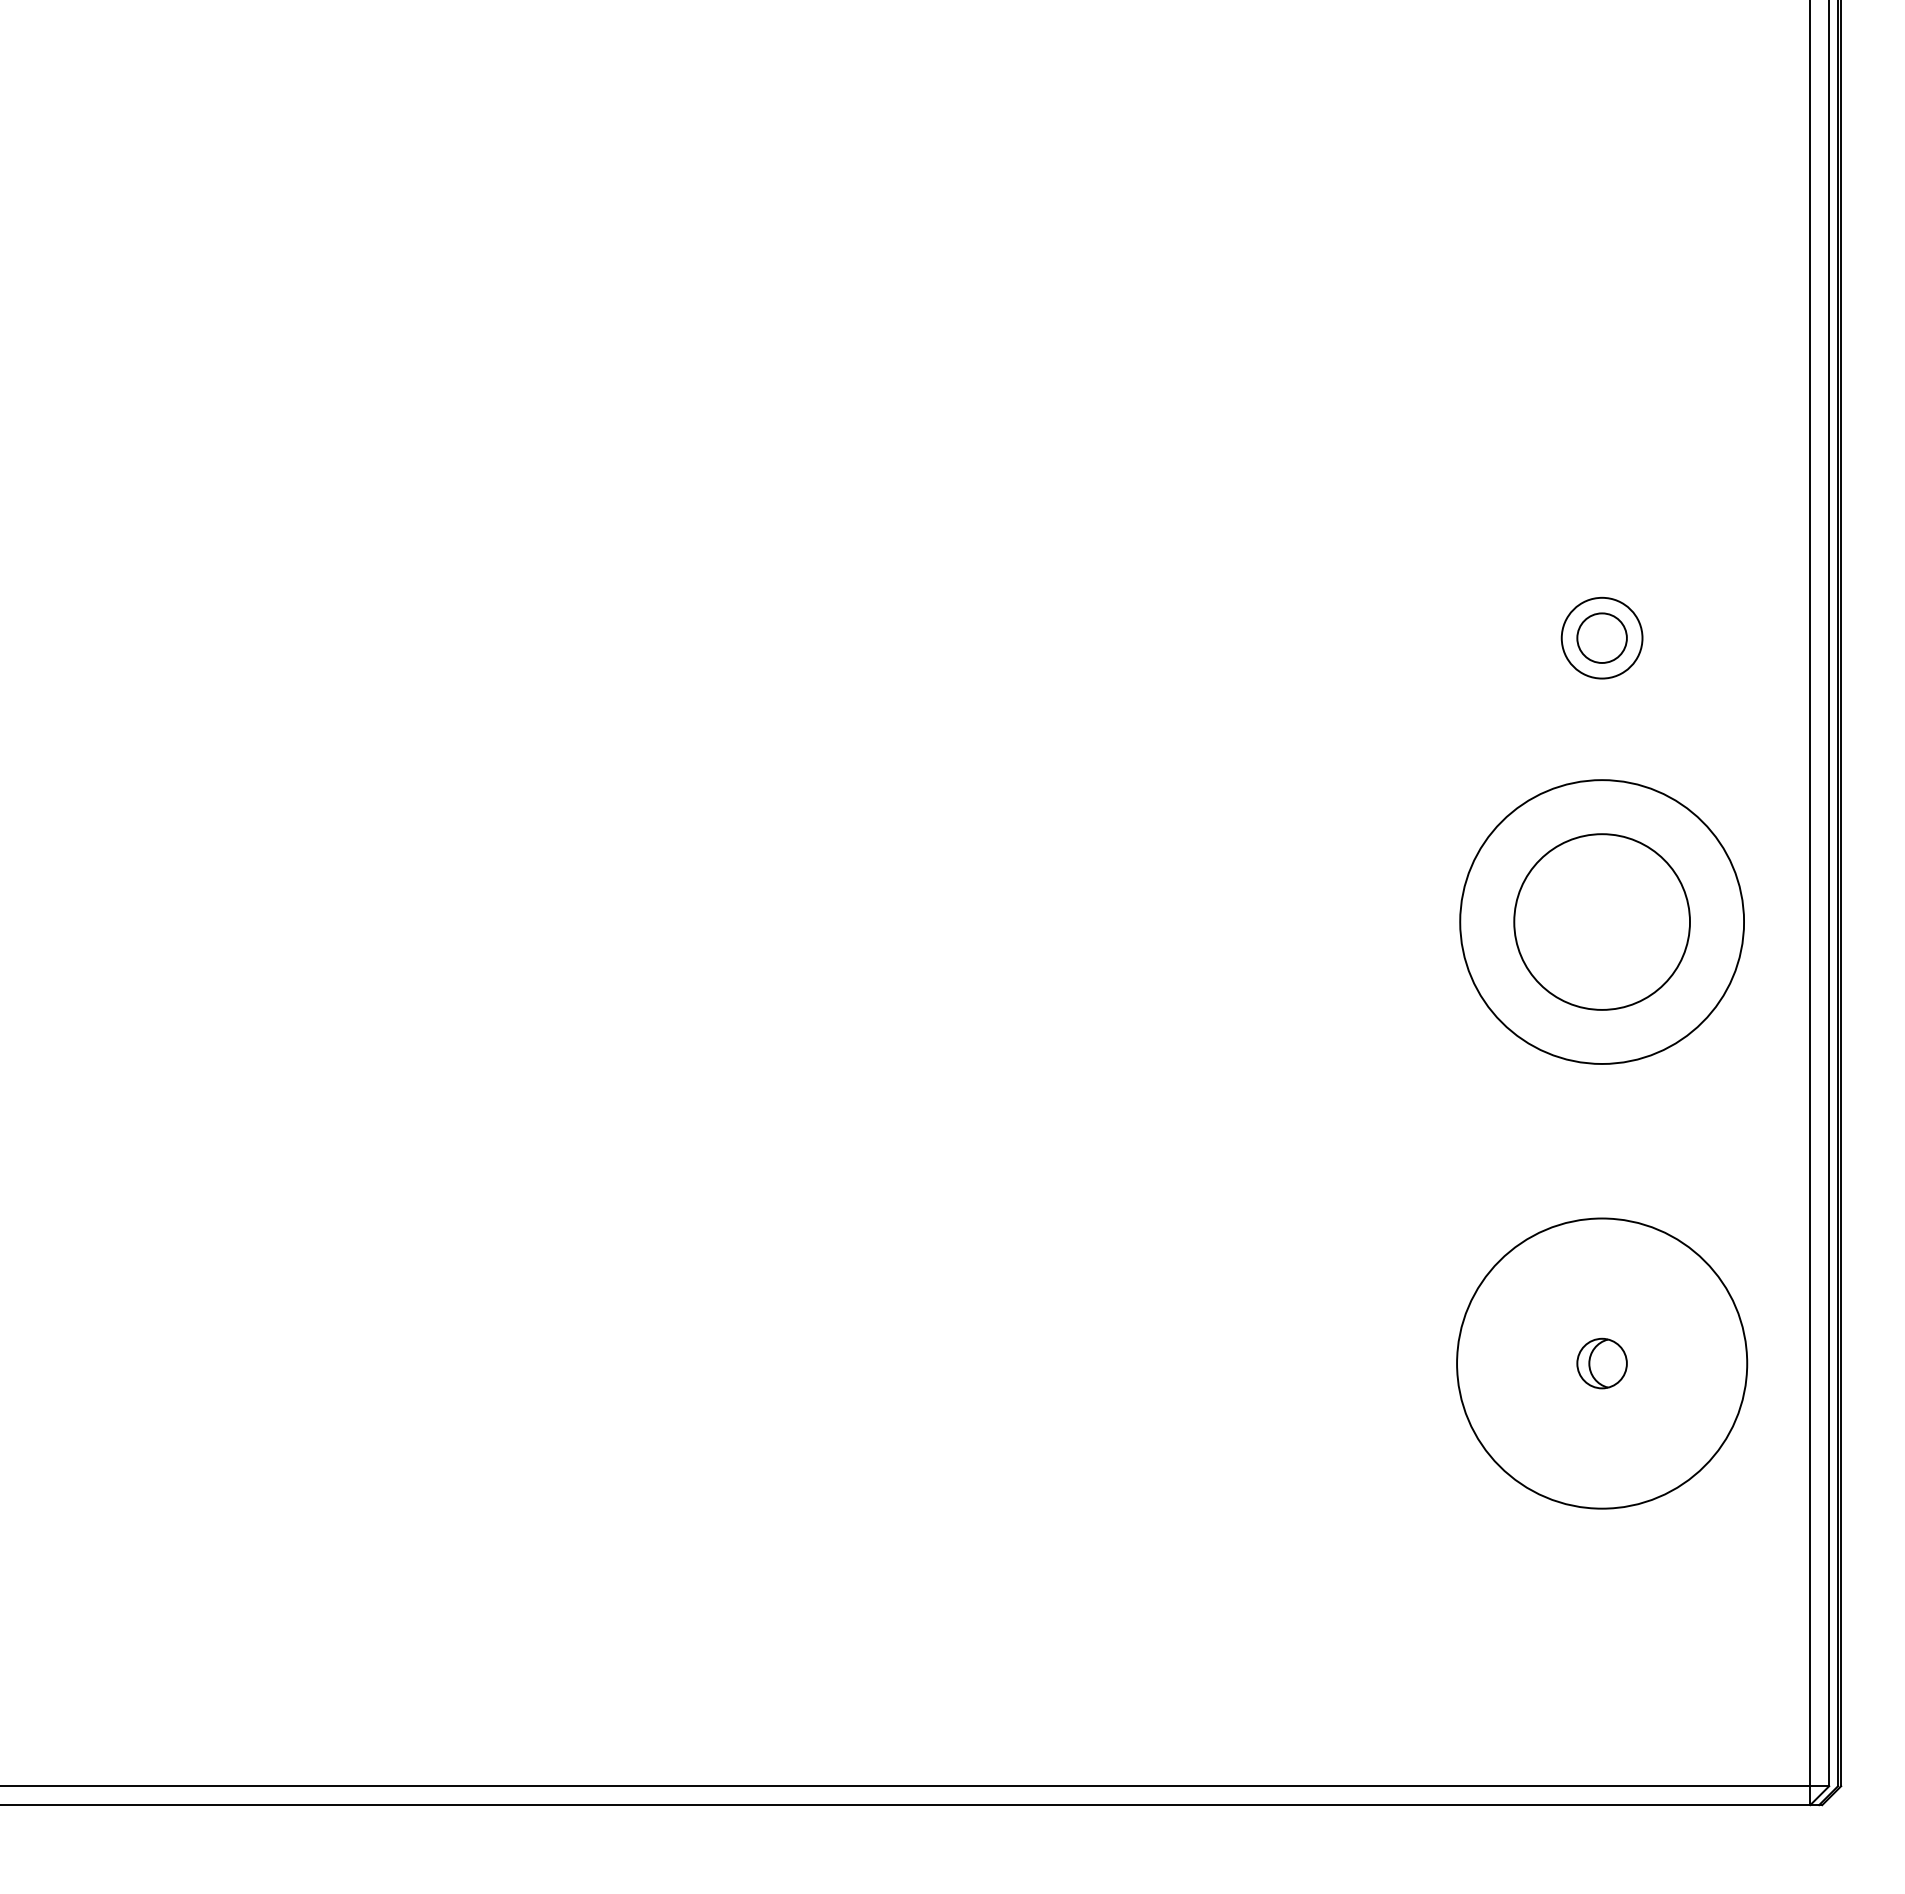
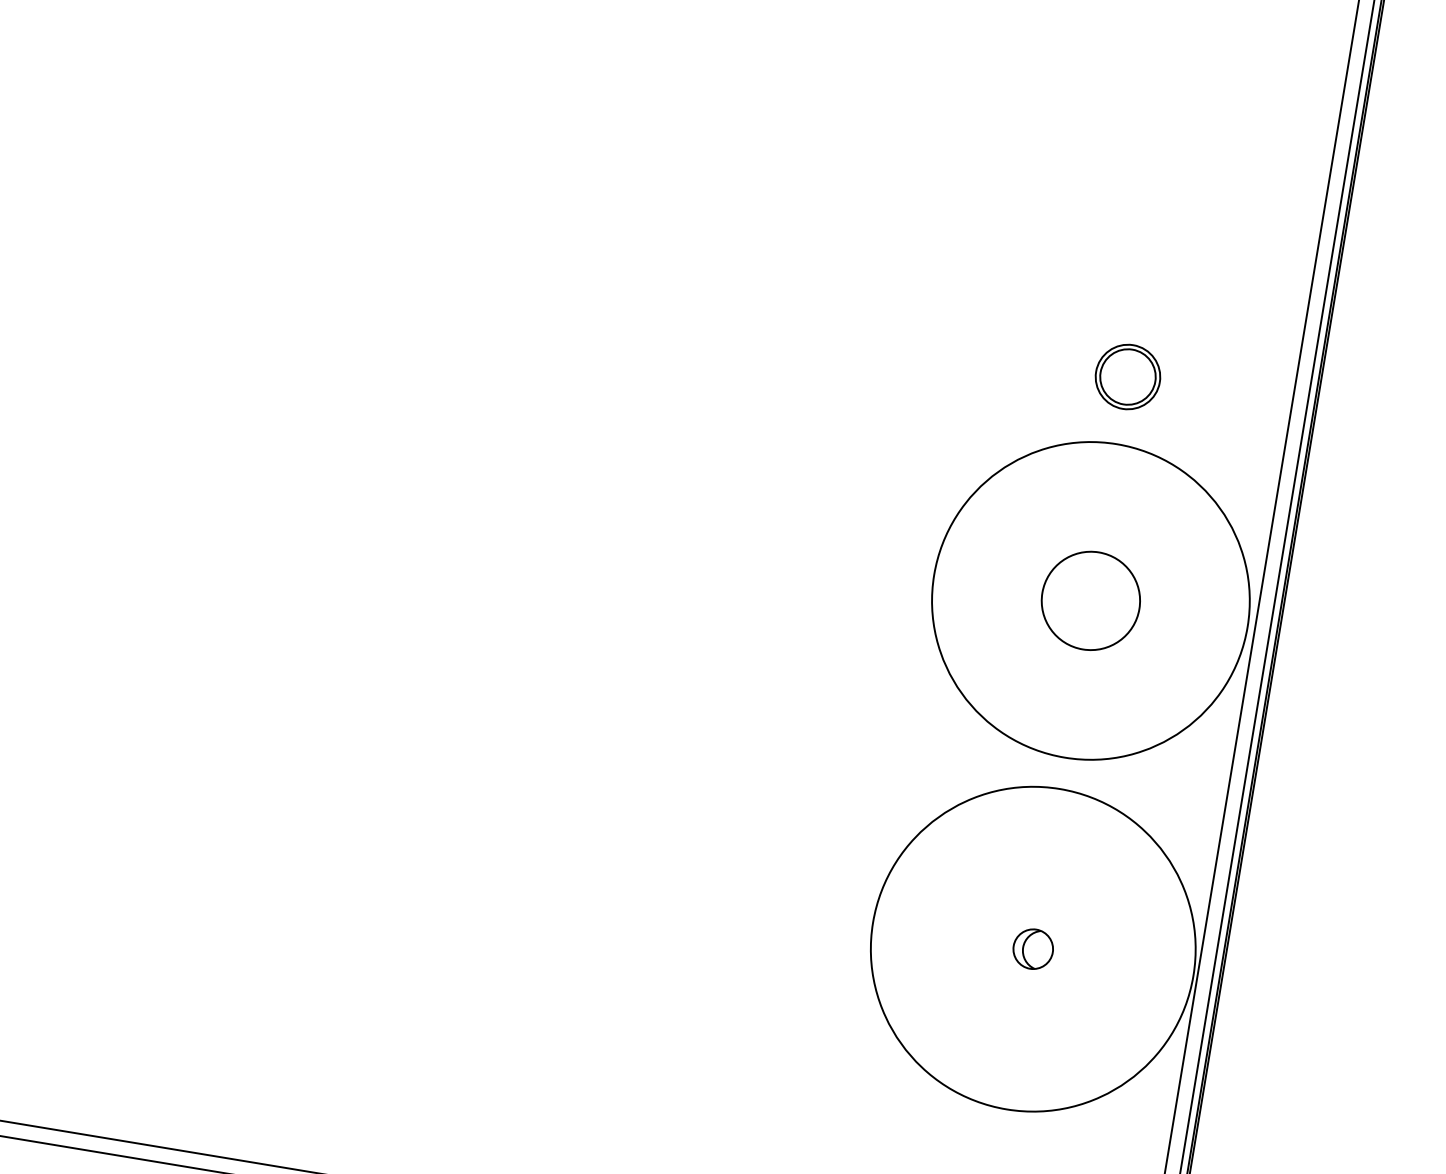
circle: (1601, 637) -> (1127, 376), size x1.4
circle: (1602, 921) -> (1091, 600), size x0.7
circle: (1602, 921) -> (1091, 600), size x1.4
circle: (1602, 1363) -> (1033, 949), size x1.4

